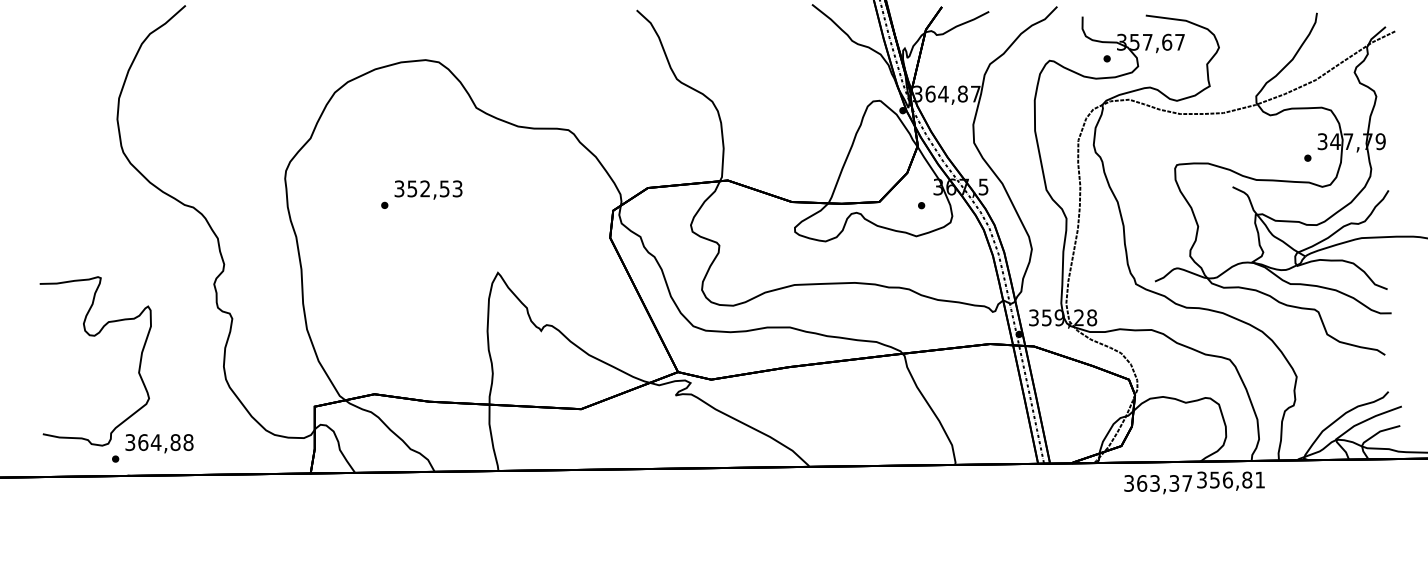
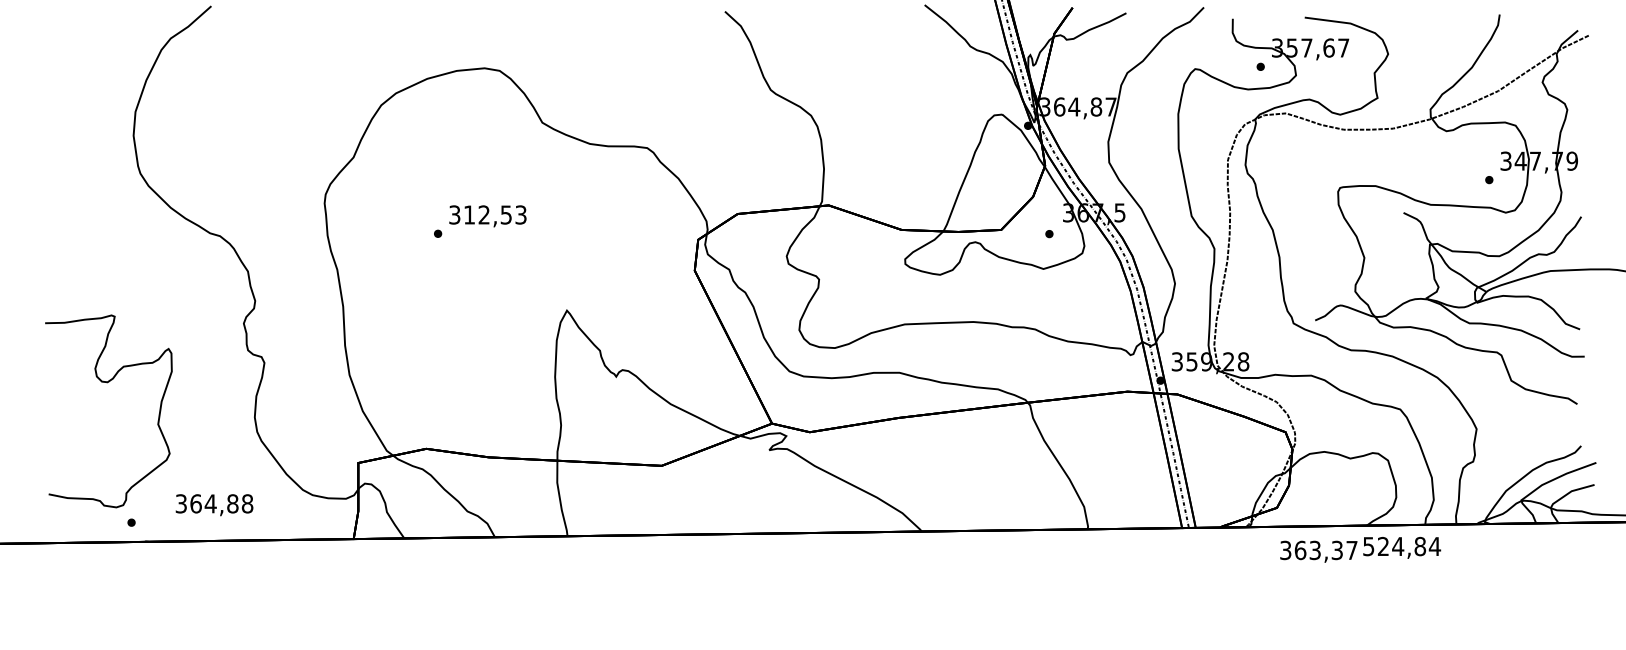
text: (412, 188) -> (469, 214), 352,53 -> 312,53
text: (159, 443) -> (214, 505), moved
text: (1231, 479) -> (1402, 546), 356,81 -> 524,84

